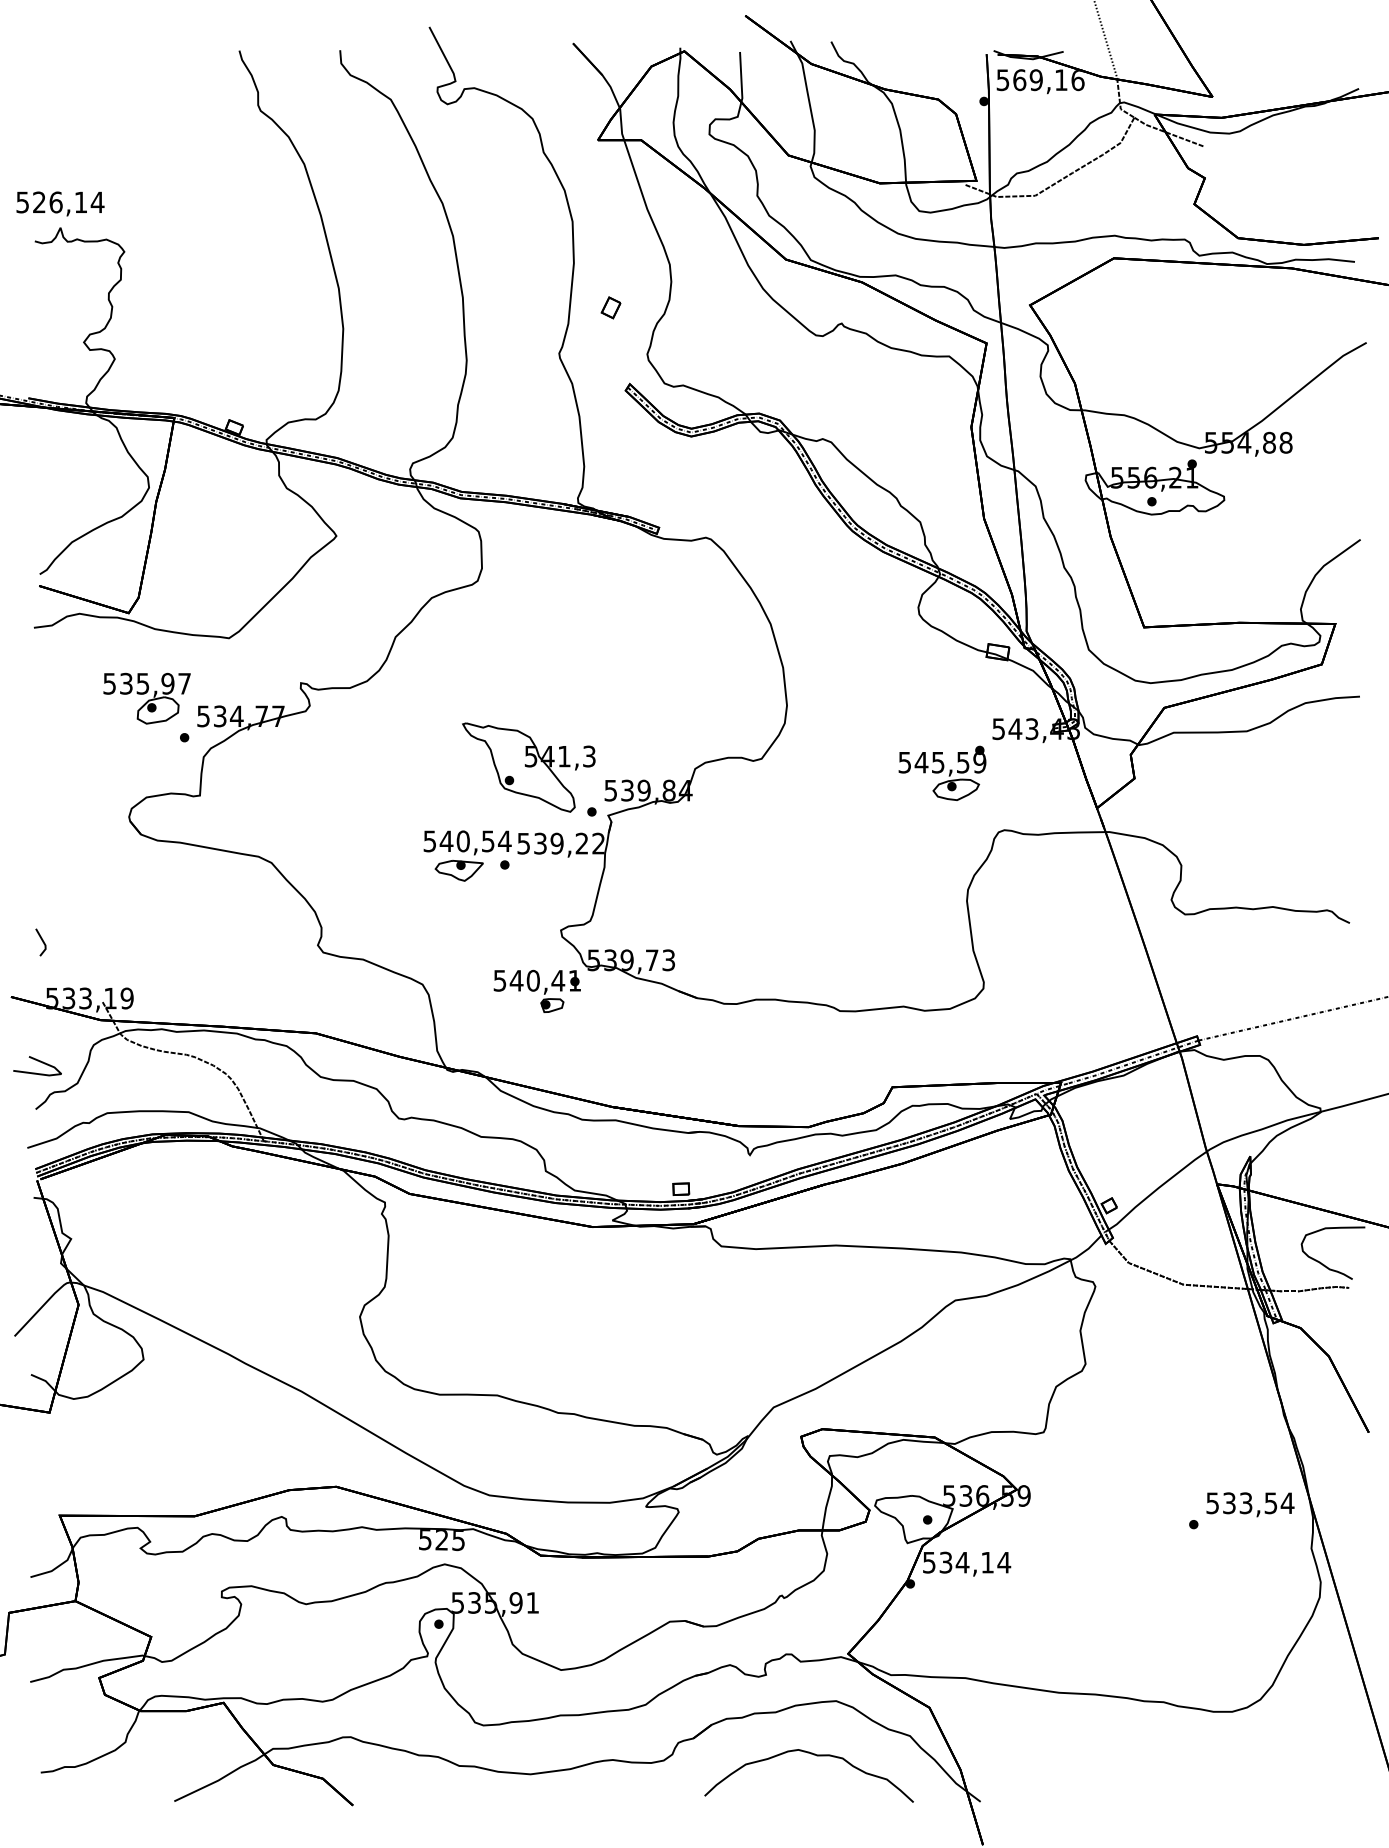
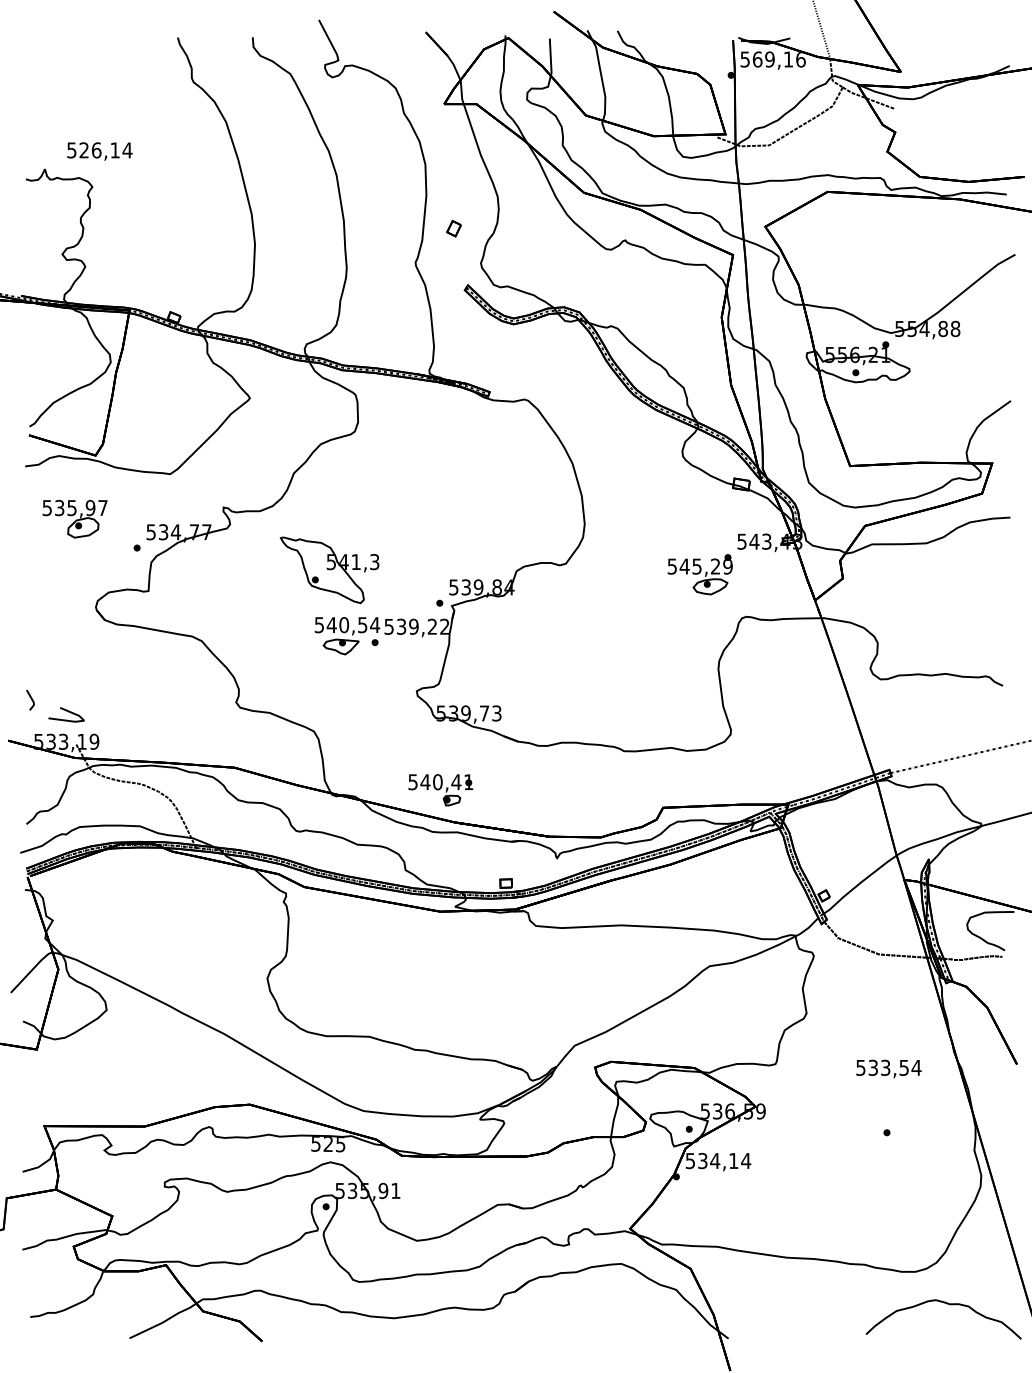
text: (60, 203) -> (99, 151), moved
part: (146, 698) -> (74, 518), moved
text: (962, 762) -> (715, 566), 545,59 -> 545,29
part: (528, 767) -> (329, 570), moved
part: (536, 990) -> (440, 789), moved
line: (39, 1062) -> (67, 712), moved
text: (1250, 1504) -> (888, 1068), moved
curve: (813, 1755) -> (946, 1304), moved

